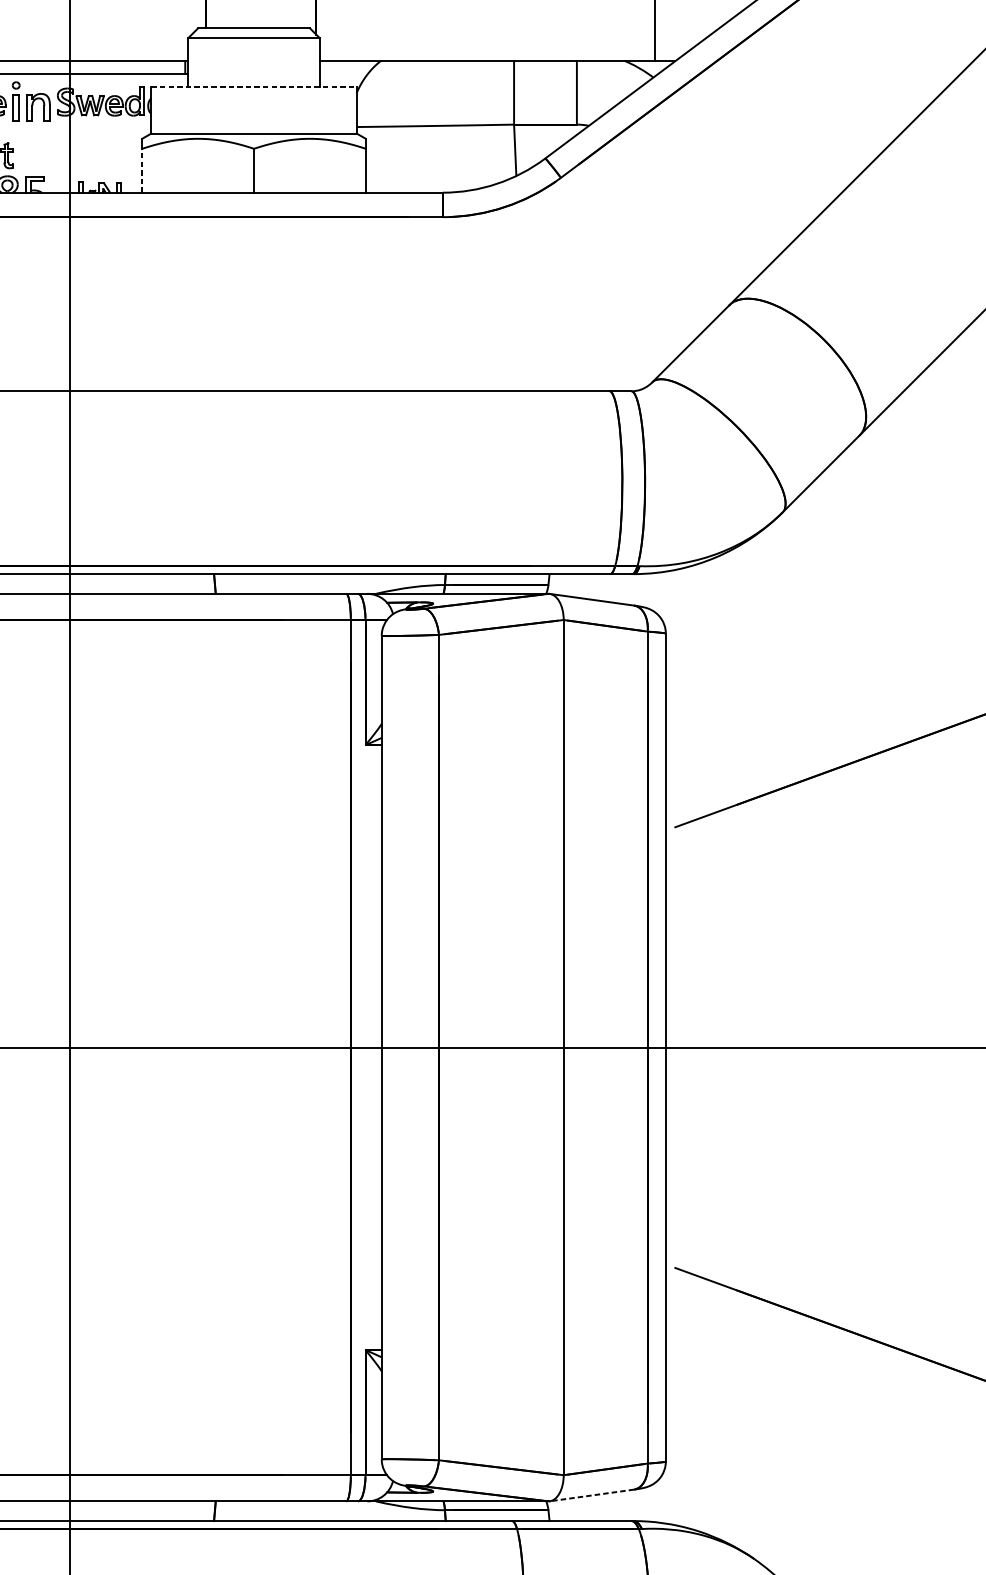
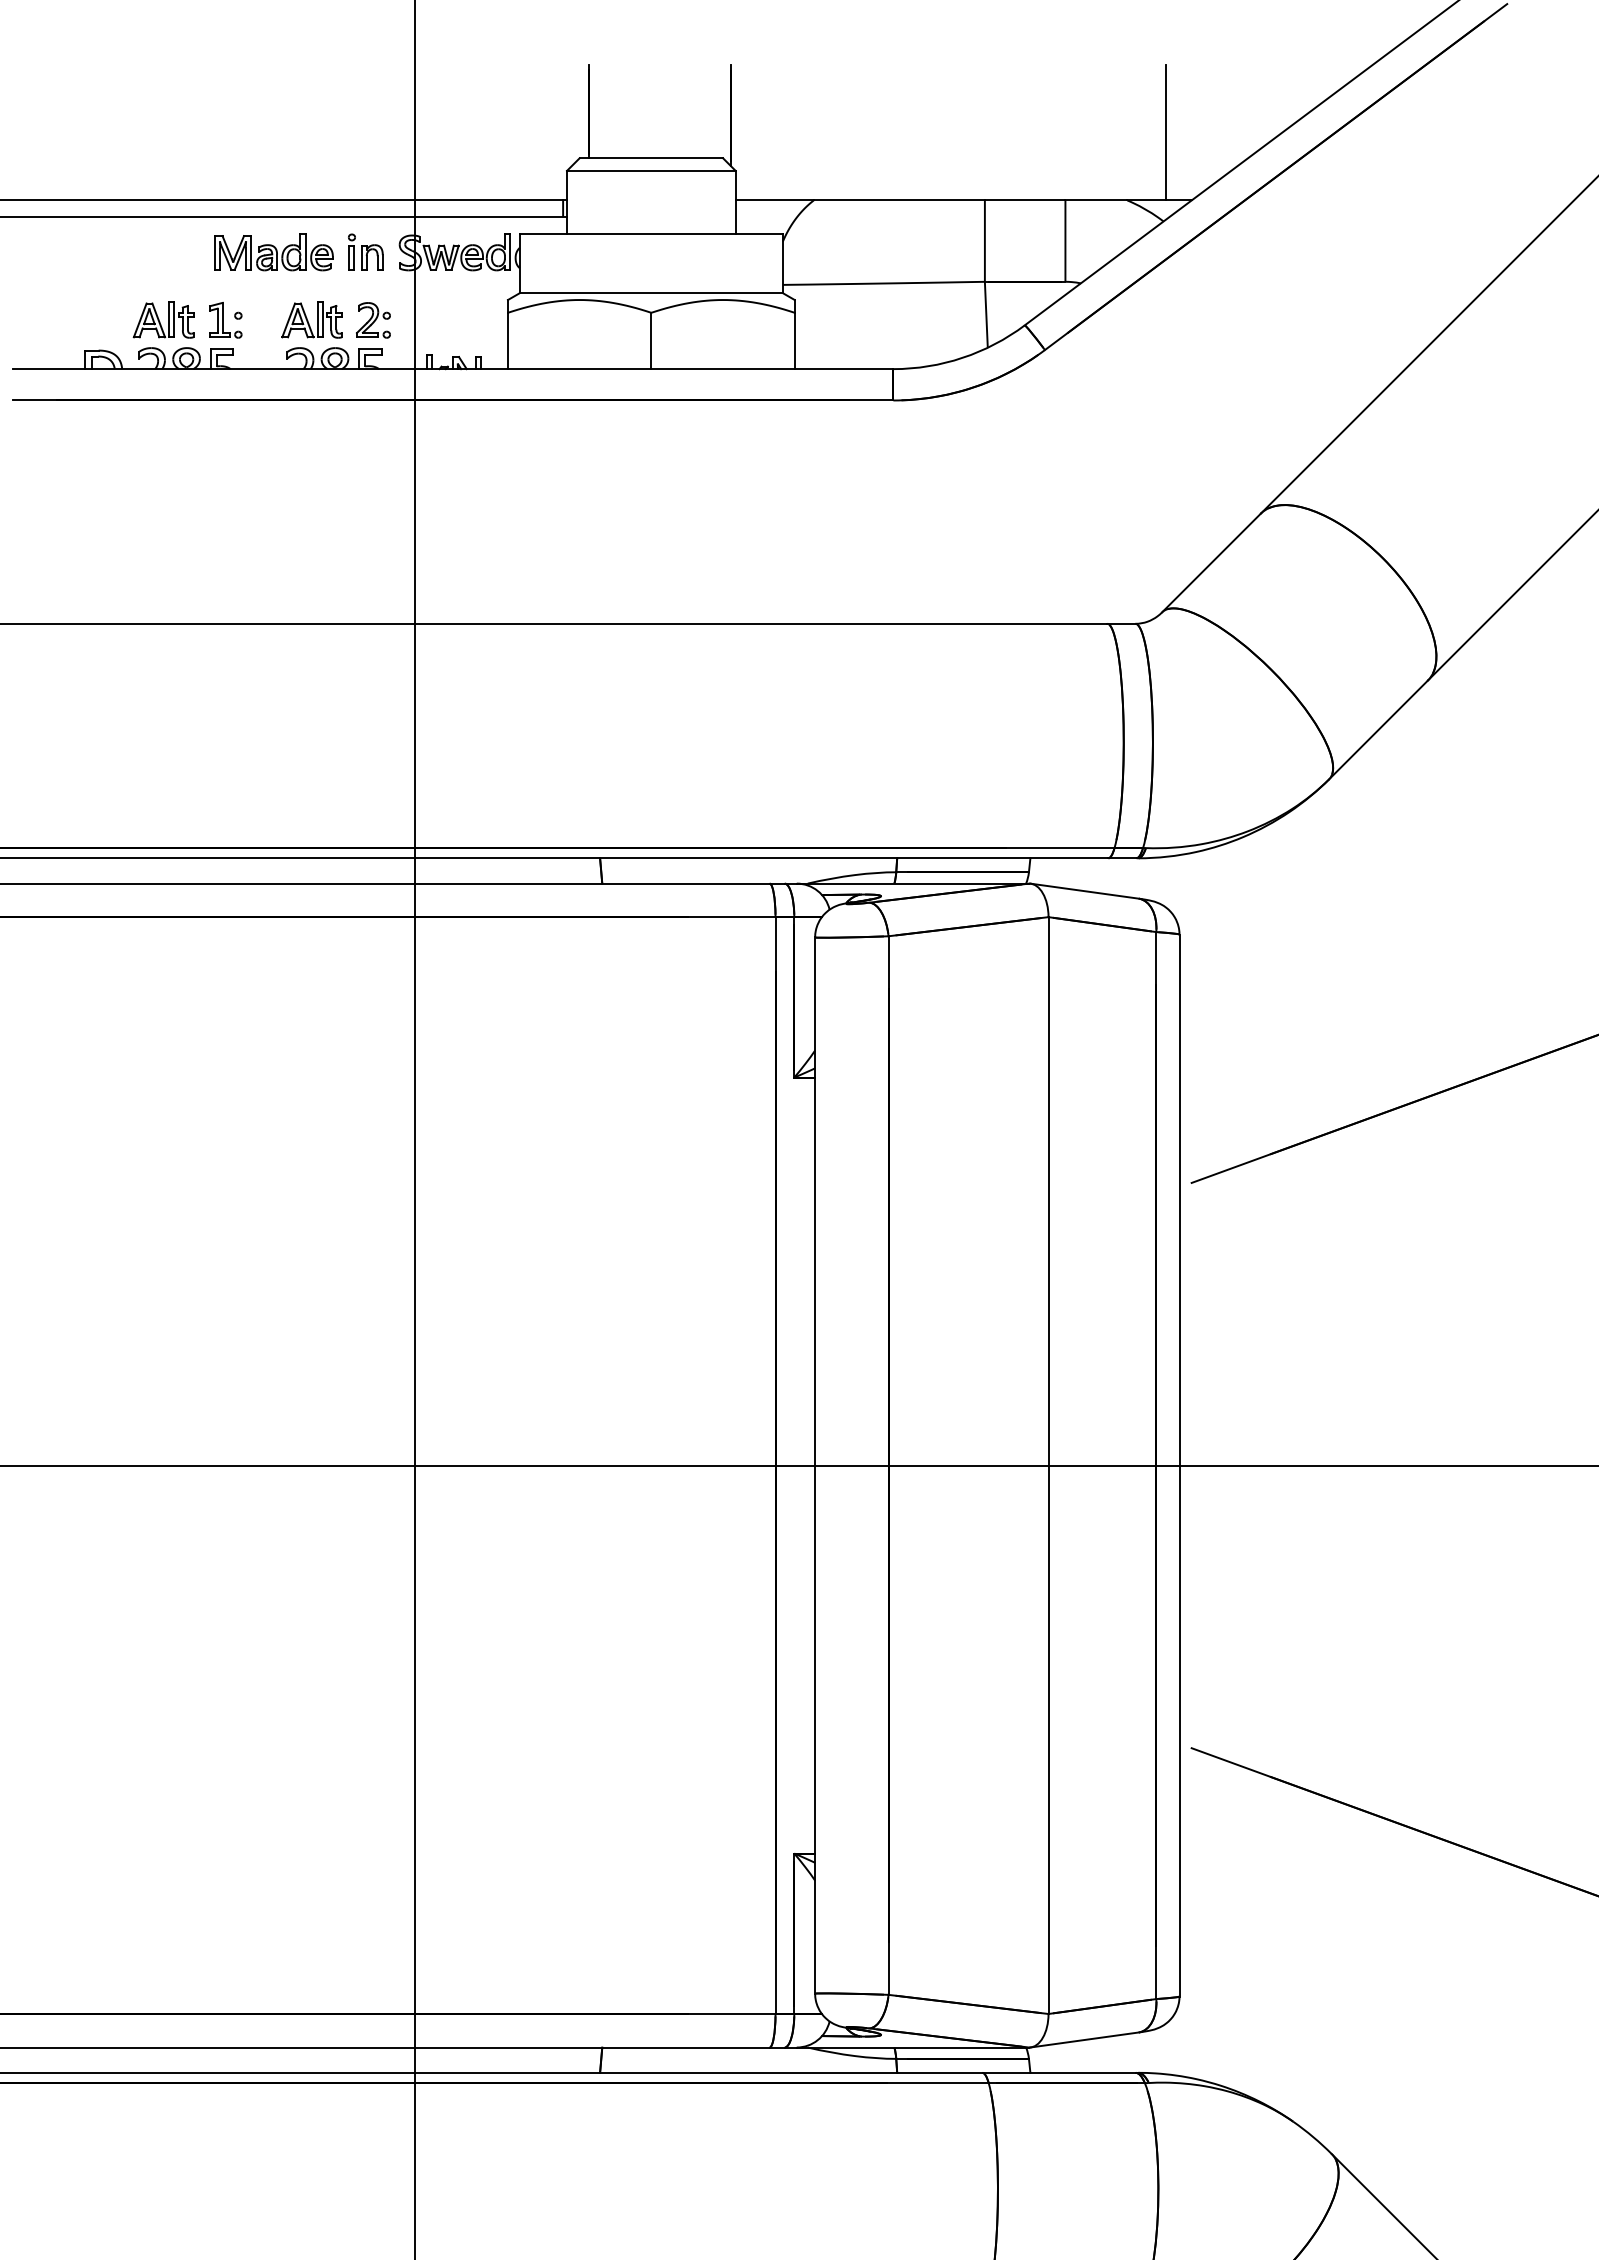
line: (254, 87) -> (651, 234), dashed -> solid
part: (31, 100) -> (365, 251), size x0.71
part: (37, 154) -> (373, 320), added
line: (141, 170) -> (507, 340), dashed -> solid
line: (591, 1495) -> (1084, 2039), dashed -> solid

